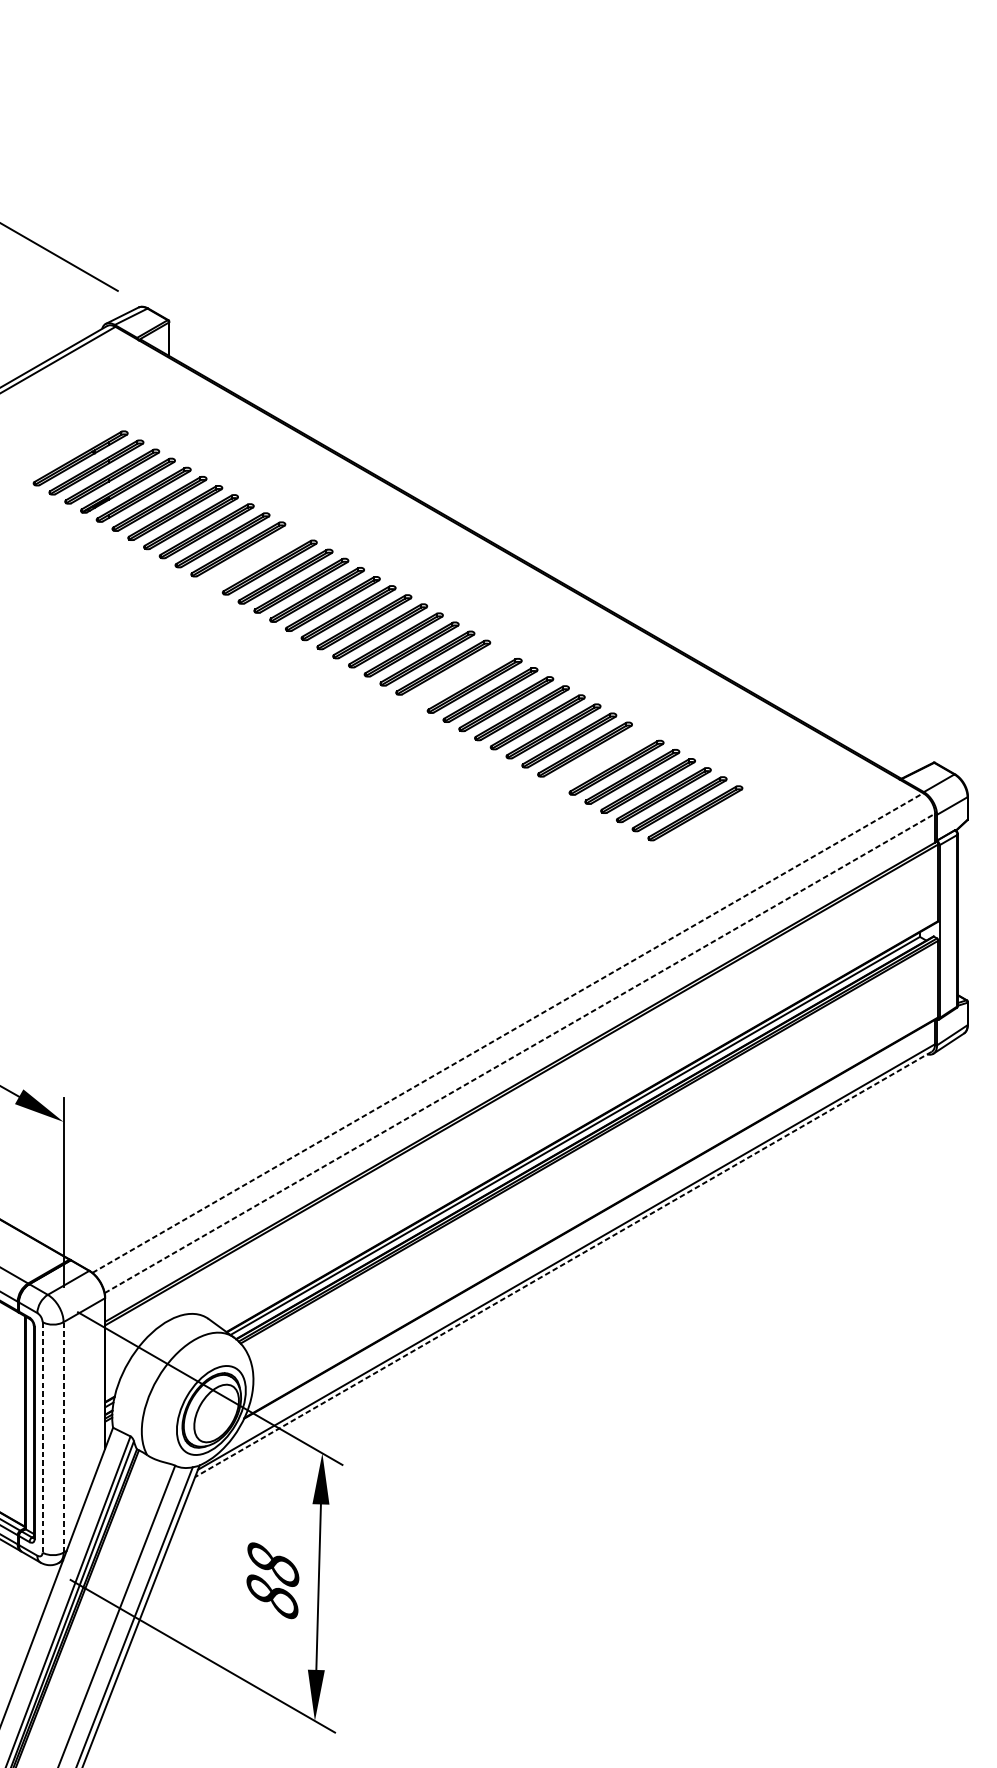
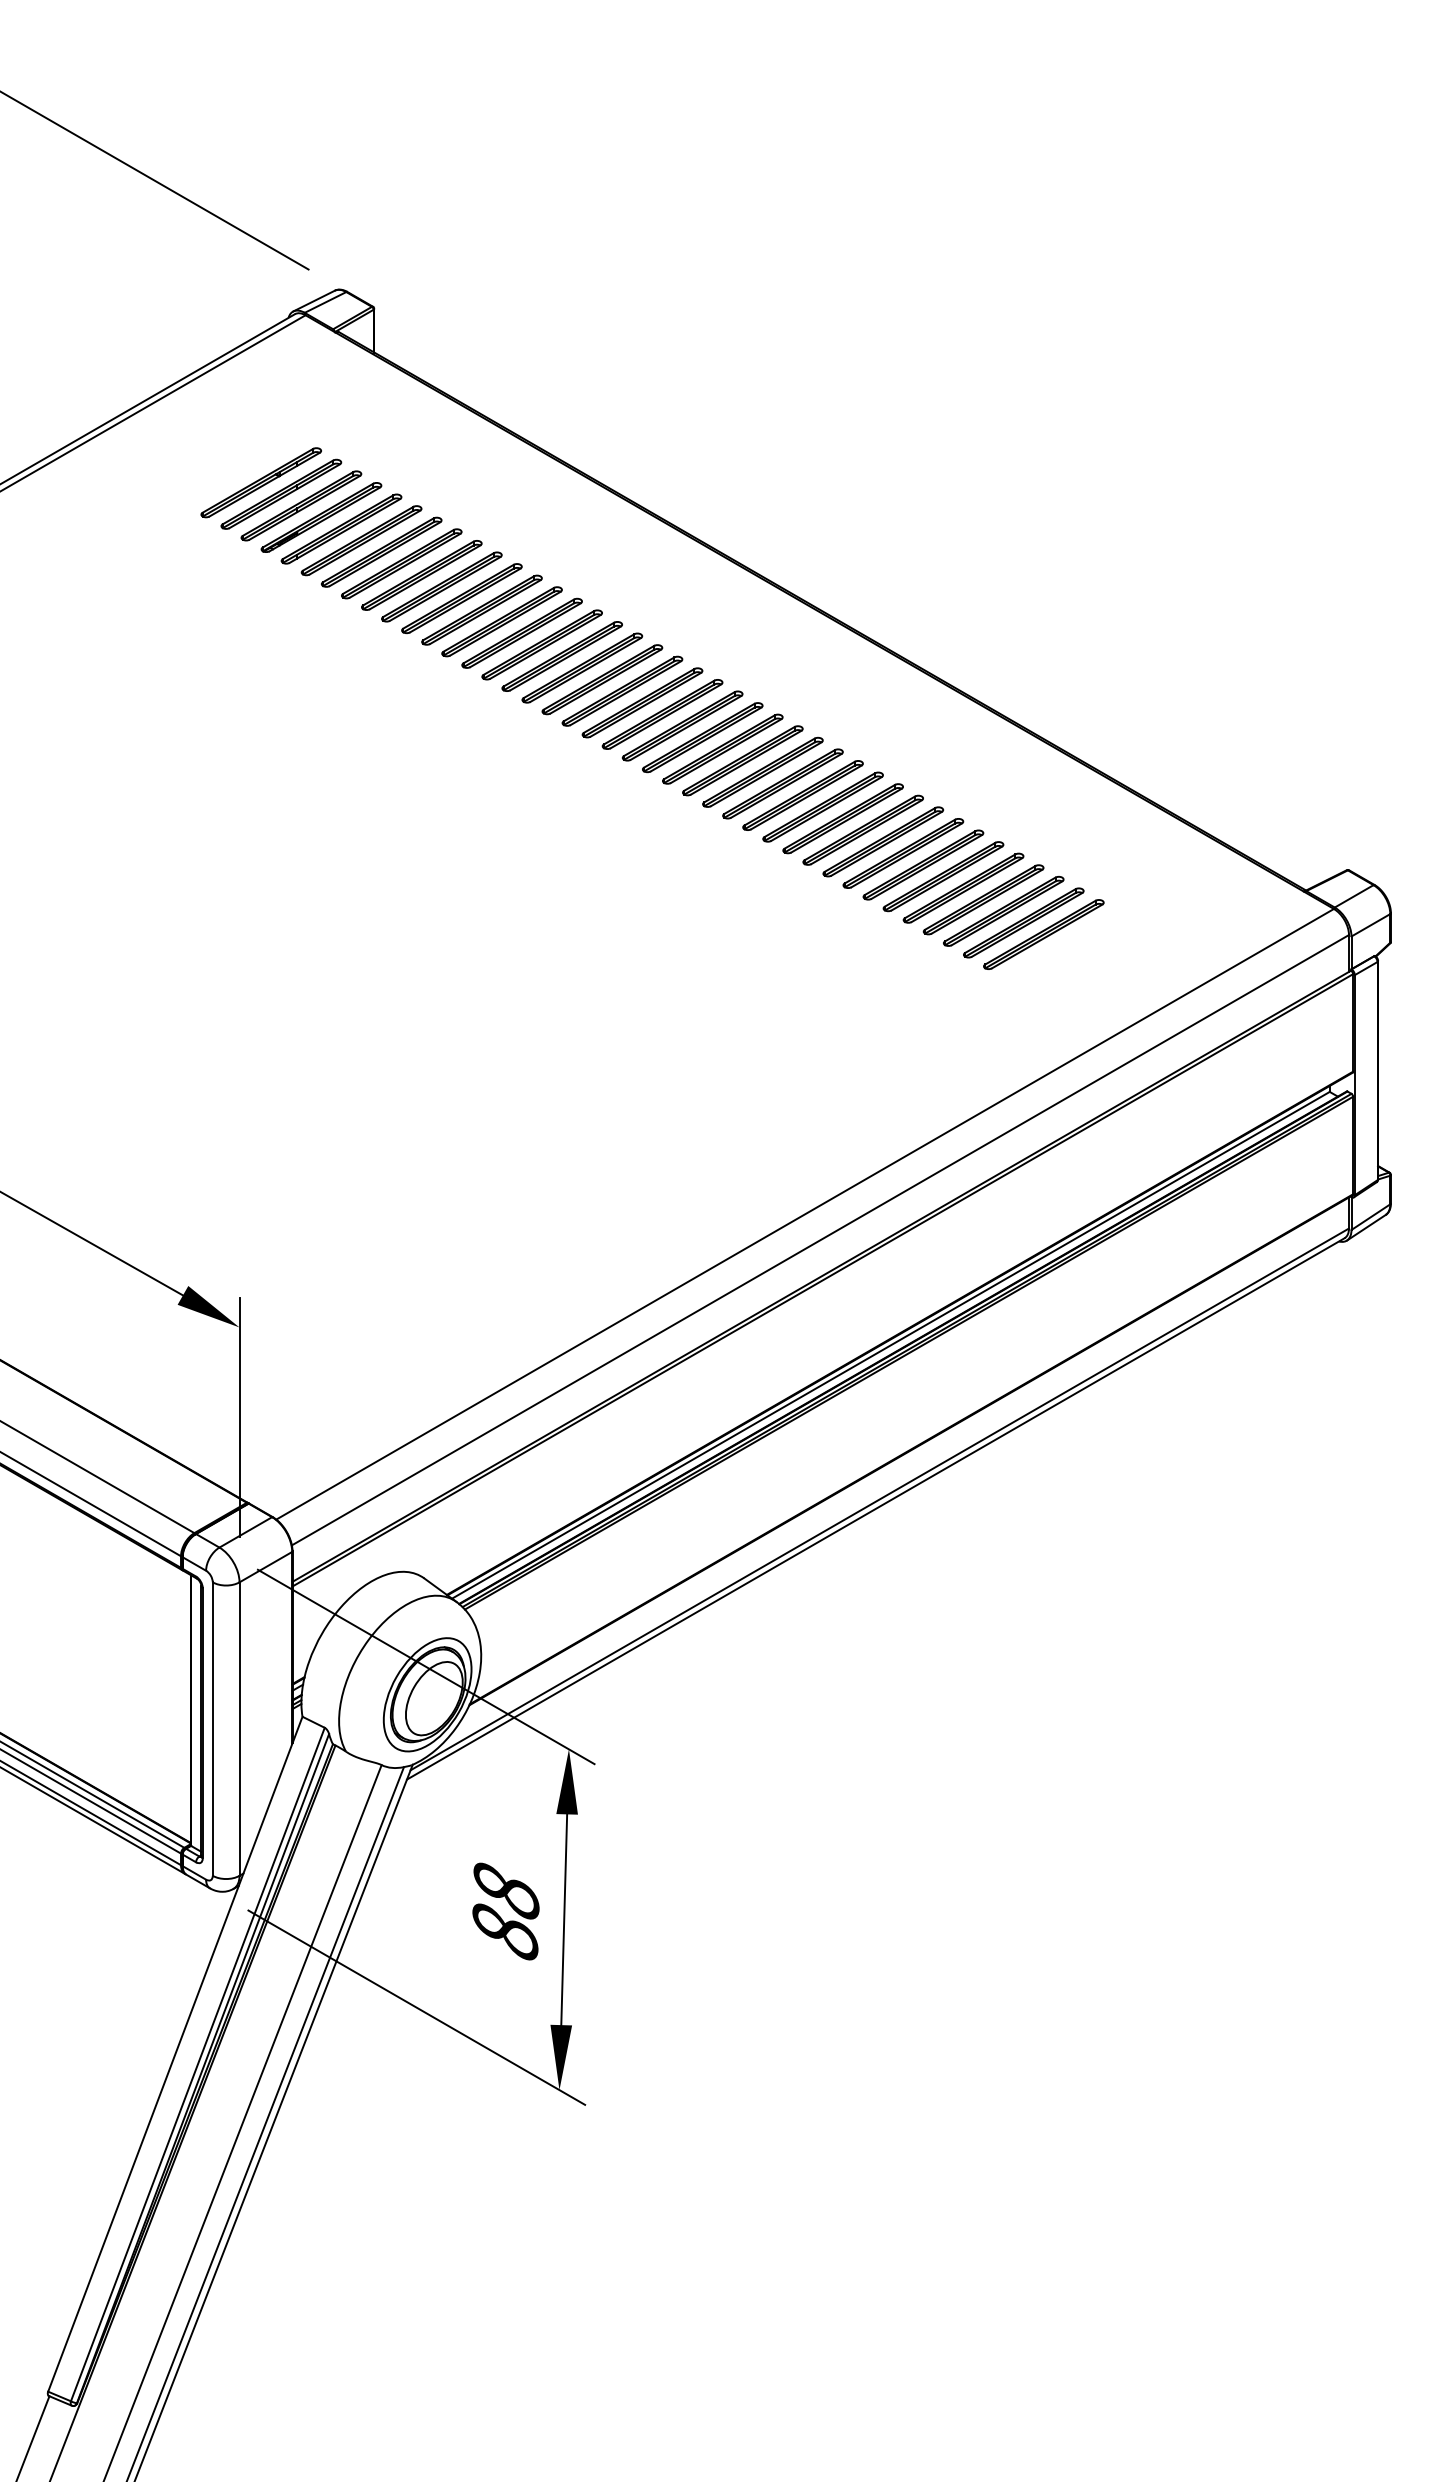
part: (253, 557) -> (481, 609), added
part: (458, 676) -> (742, 760), added
part: (600, 758) -> (923, 864), added
line: (508, 1033) -> (805, 1214), dashed -> solid
line: (519, 1052) -> (820, 1239), dashed -> solid
line: (563, 1264) -> (875, 1509), dashed -> solid
line: (42, 1437) -> (212, 1729), dashed -> solid
line: (63, 1437) -> (239, 1729), dashed -> solid

